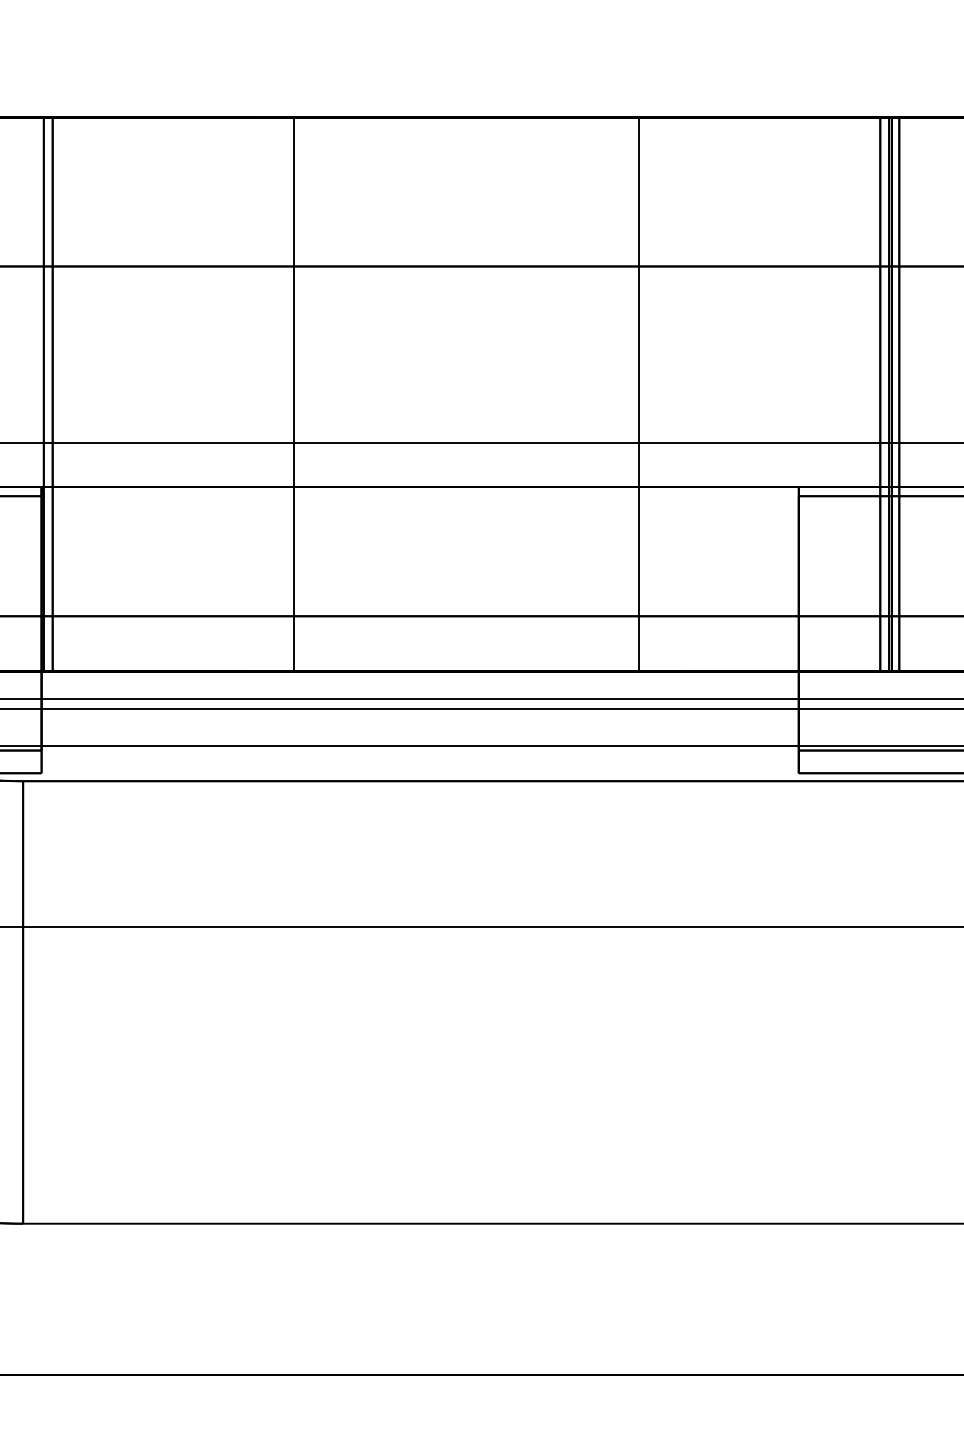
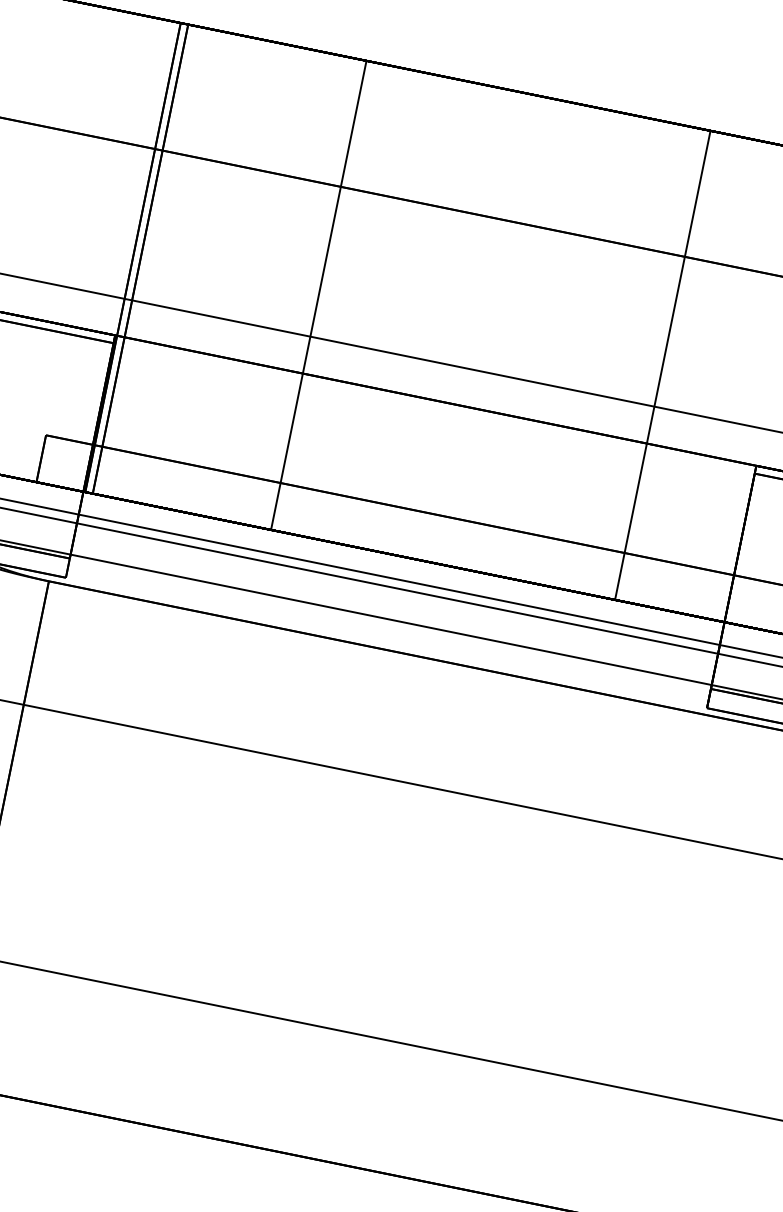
line: (294, 394) -> (319, 295), moved
line: (638, 394) -> (662, 365), moved

